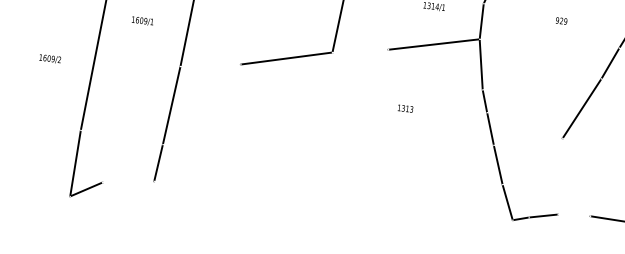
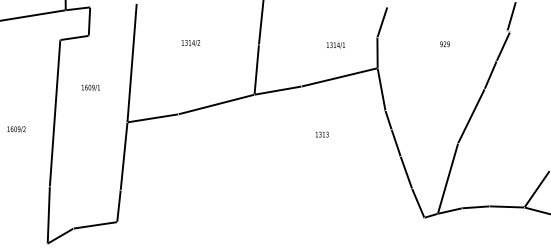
line: (359, 50) -> (277, 90), added
line: (210, 65) -> (152, 118), added
line: (545, 177) -> (447, 178), added
line: (128, 182) -> (95, 225), added
line: (573, 215) -> (475, 207), added

